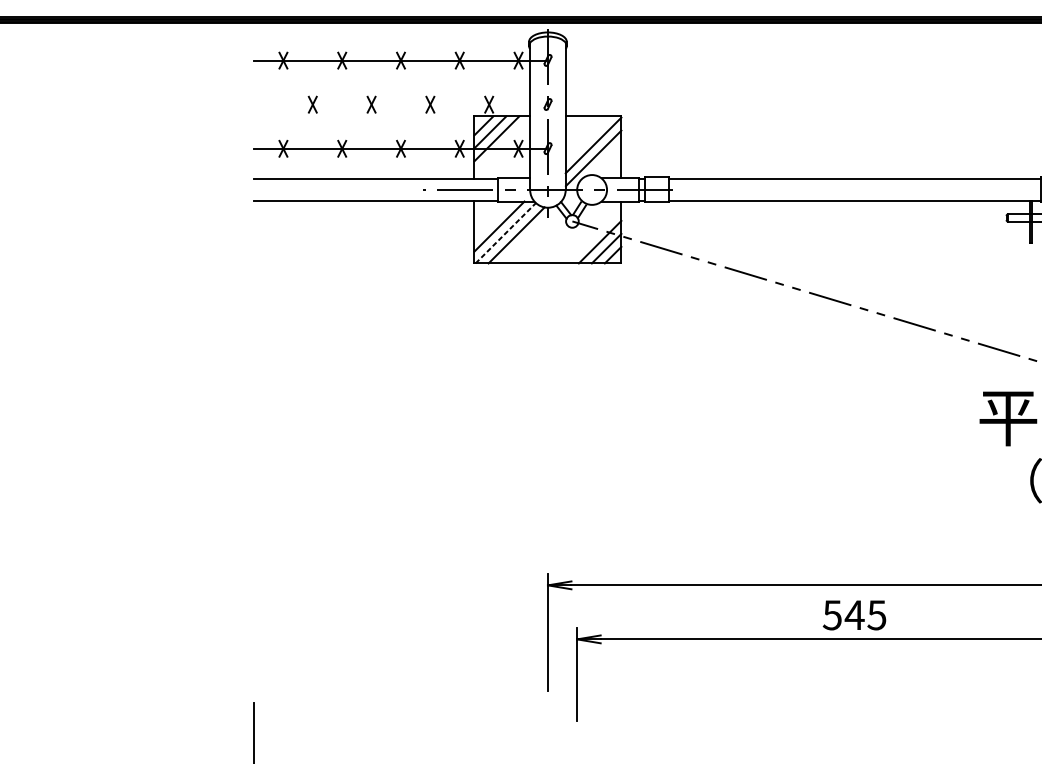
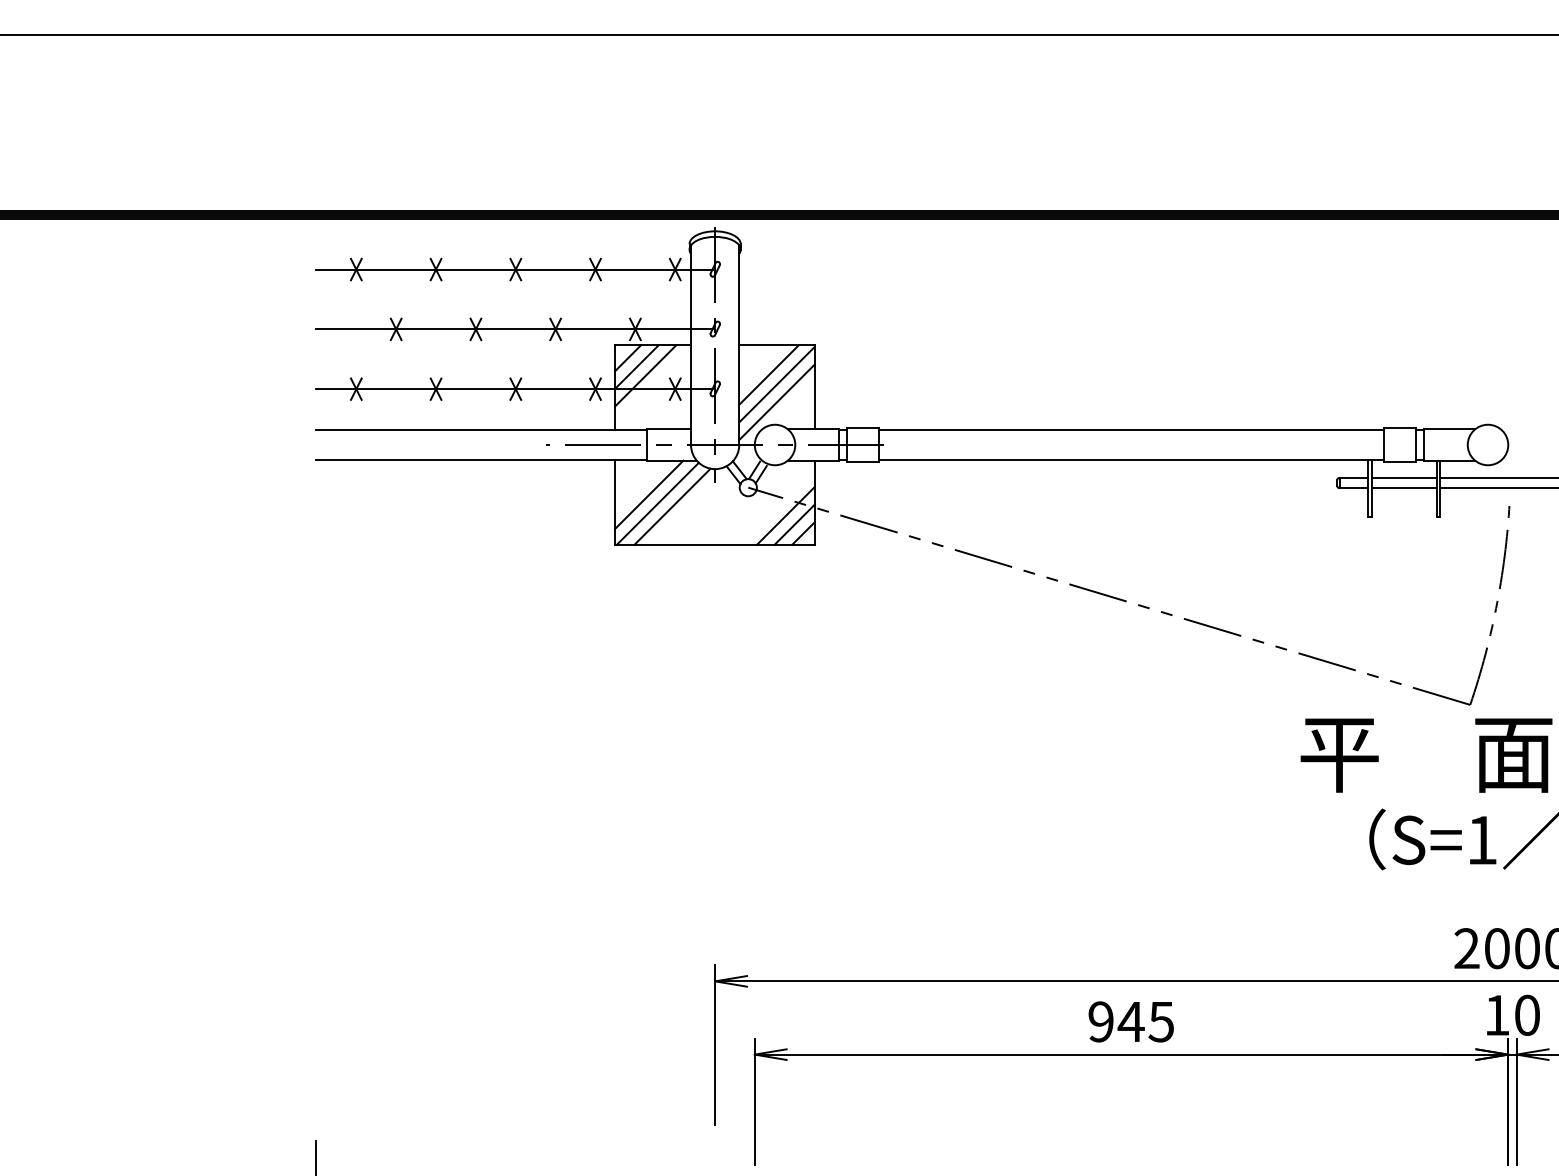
line: (400, 104) -> (514, 329), added
line: (587, 137) -> (768, 374), added
line: (505, 233) -> (657, 503), dashed -> solid
text: (832, 614) -> (1100, 1021), 545 -> 945

